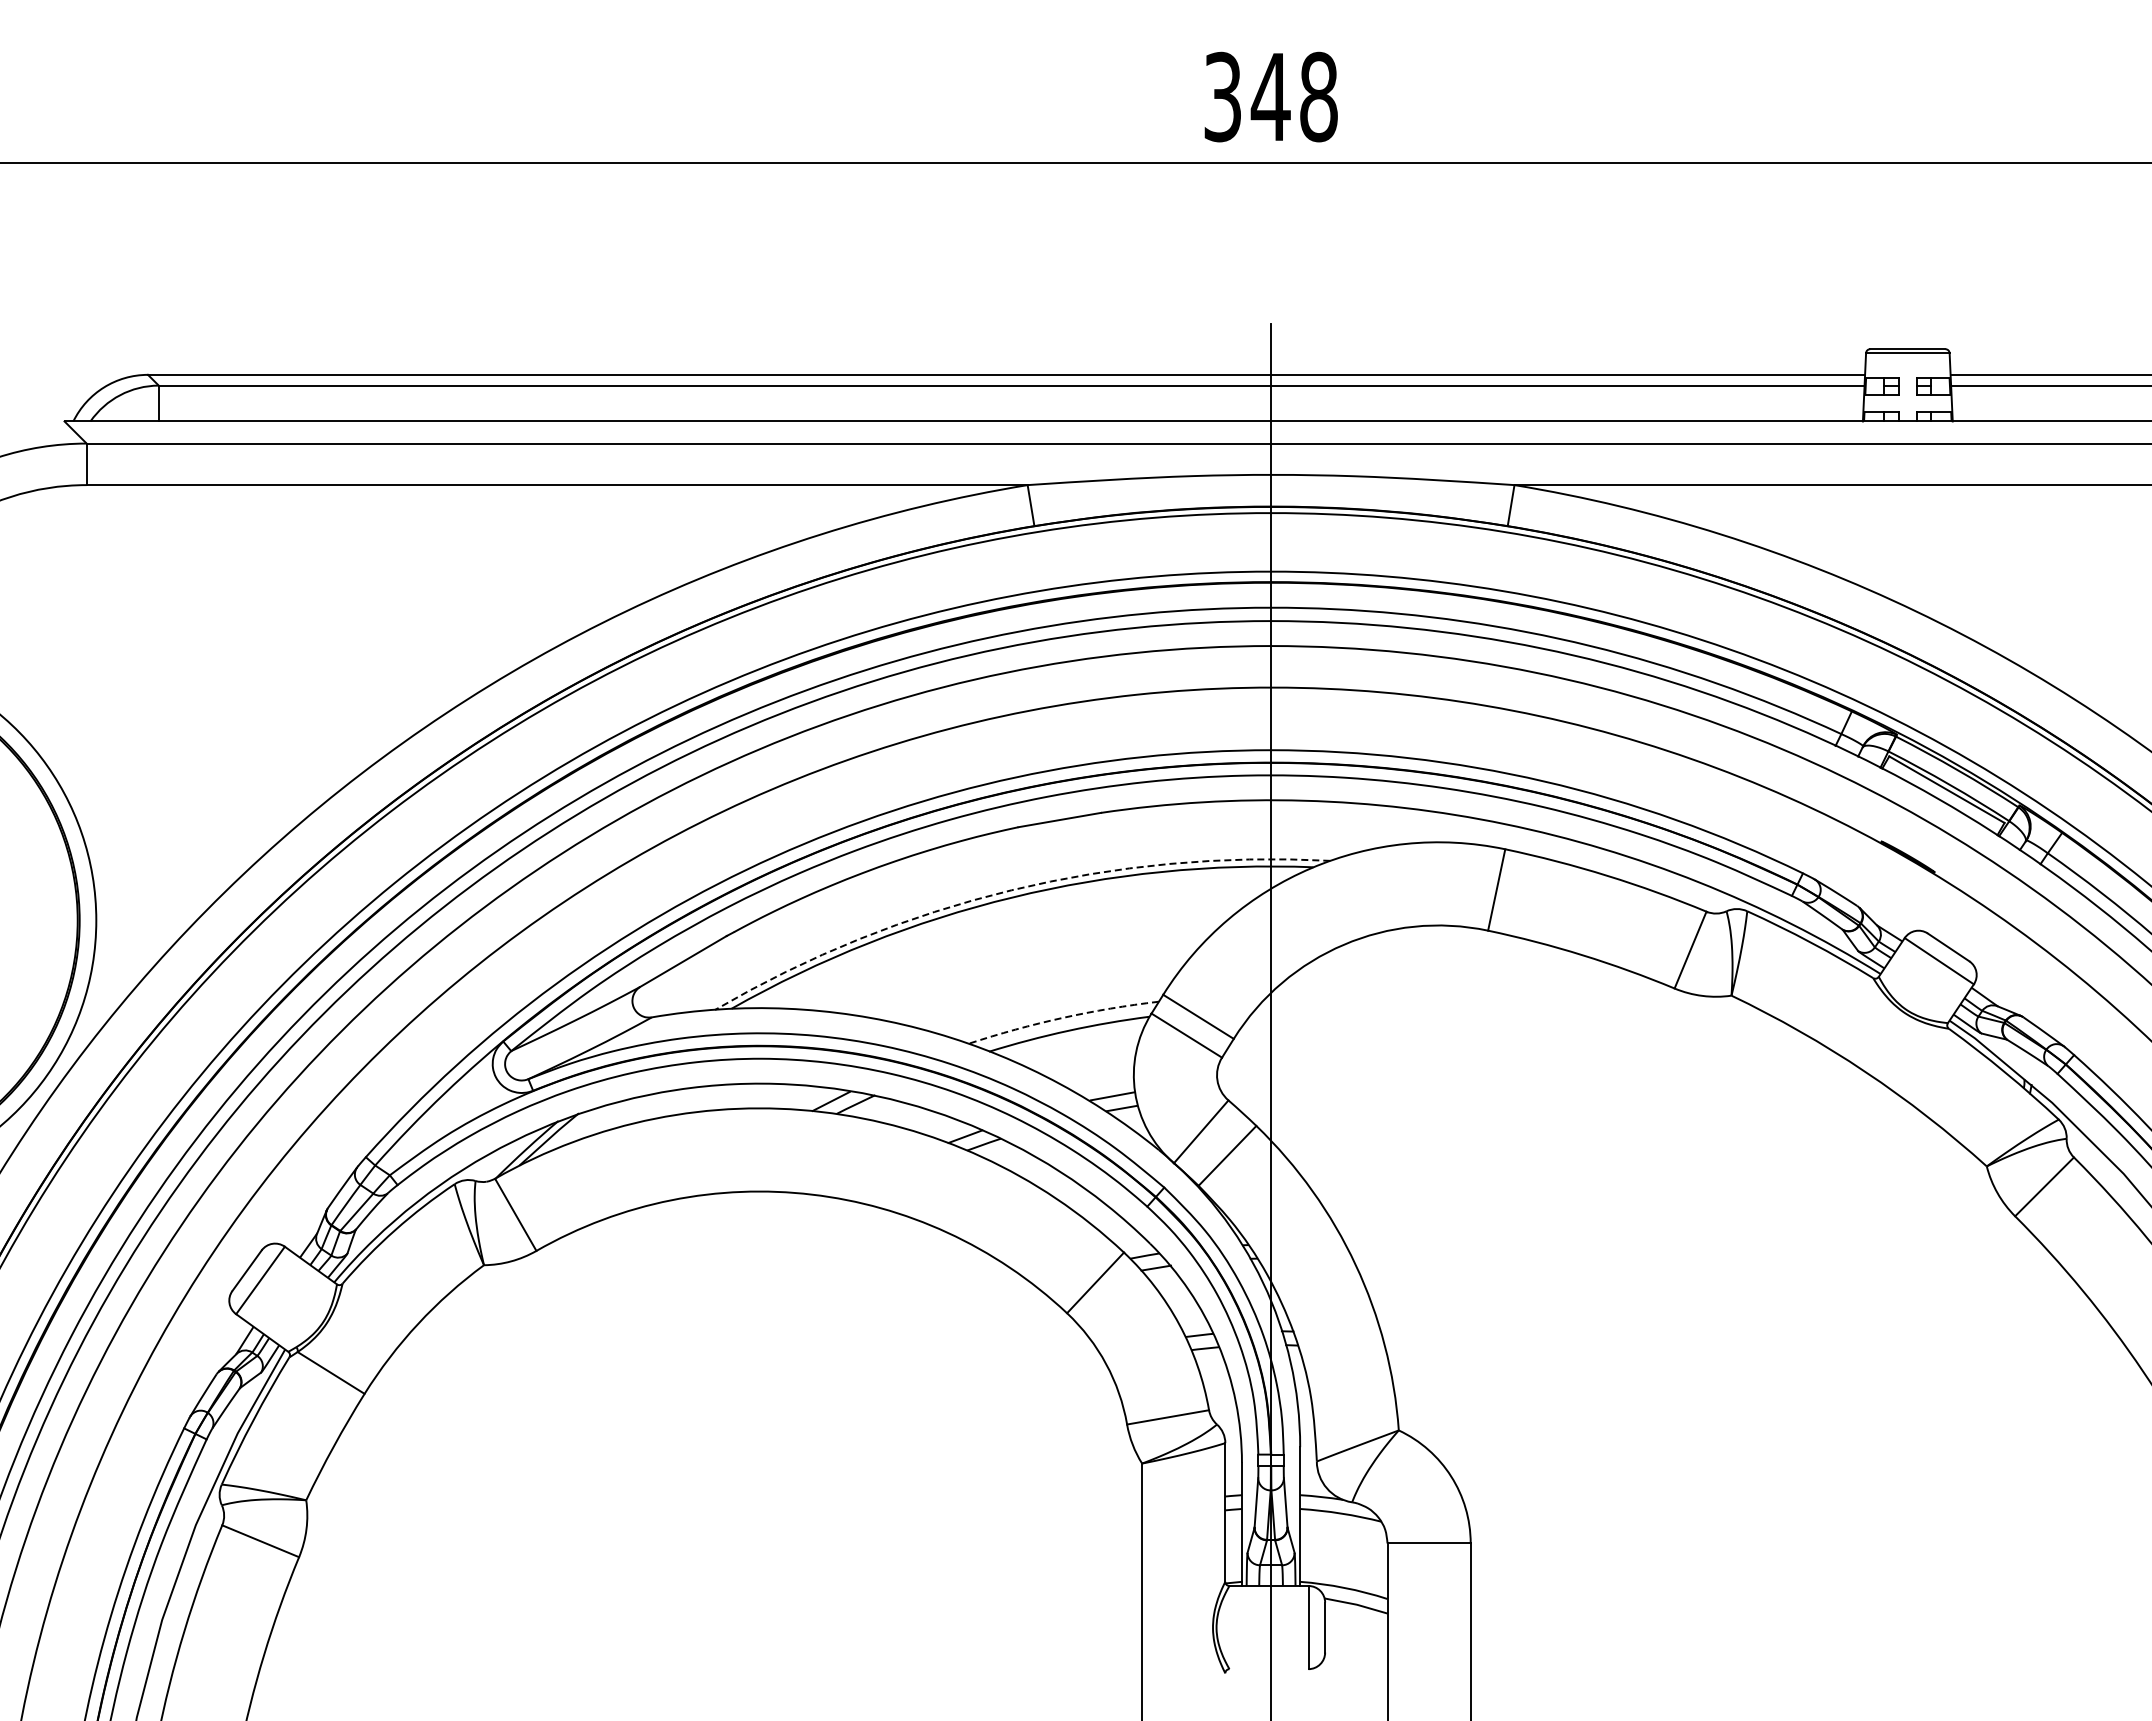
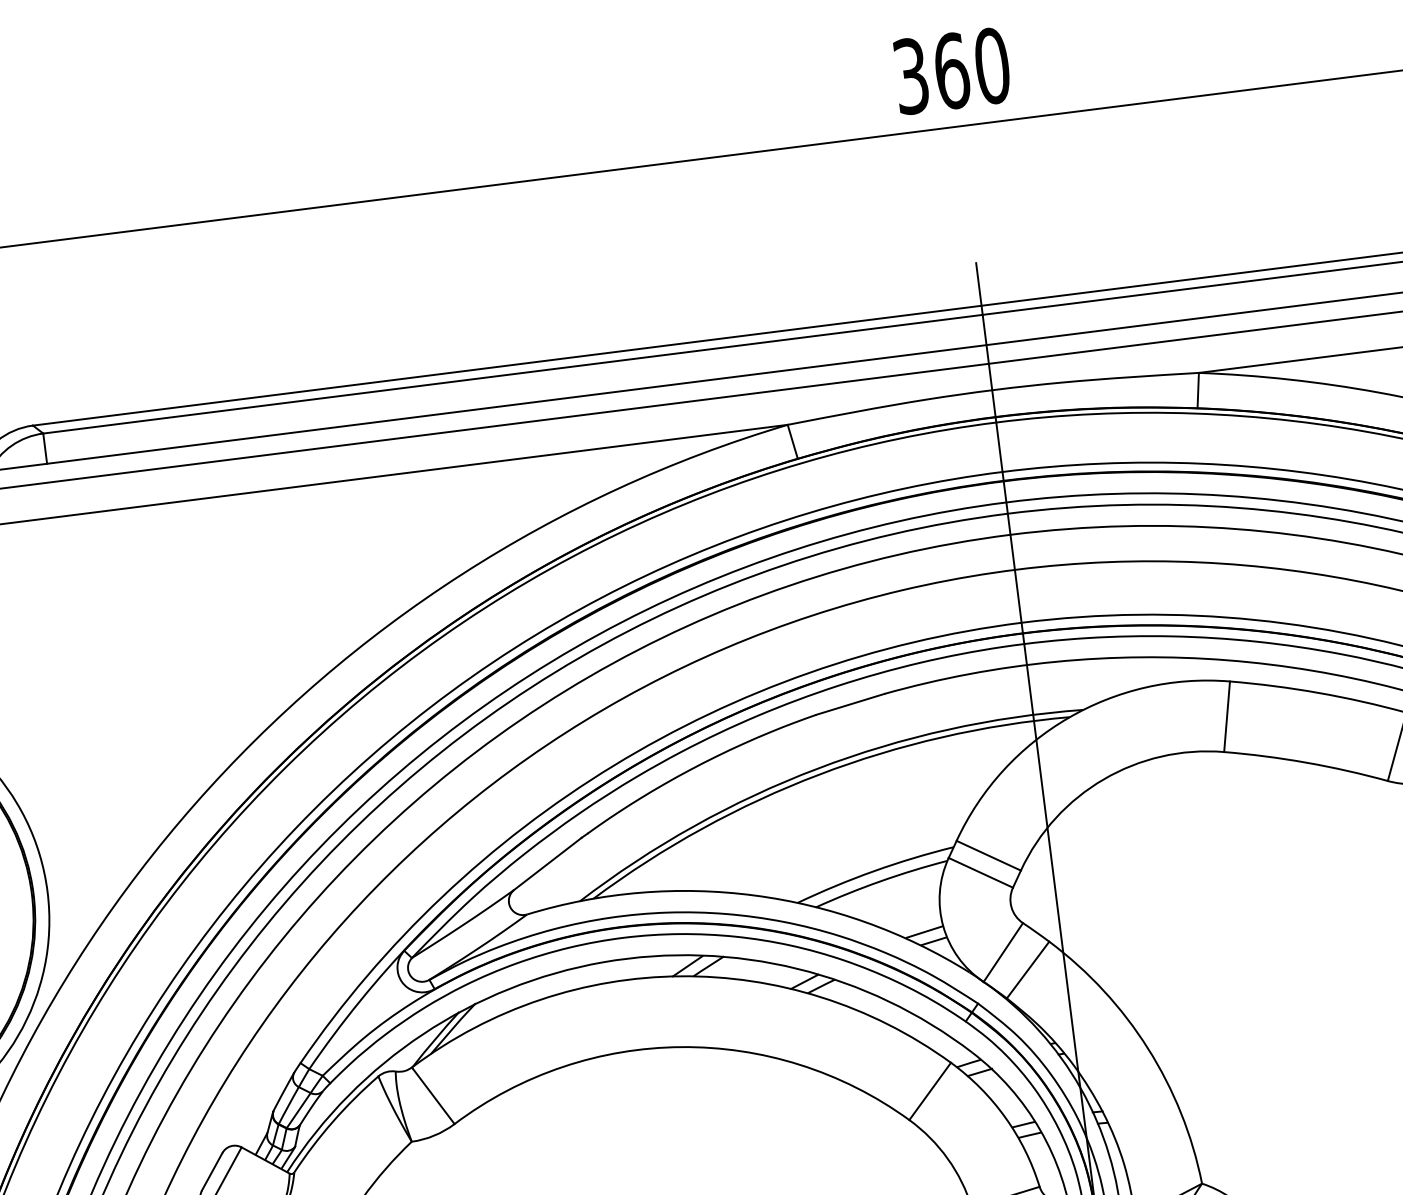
text: (1293, 96) -> (970, 68), 348 -> 360
arc: (1011, 890) -> (817, 768), dashed -> solid
arc: (1062, 1017) -> (873, 870), dashed -> solid

